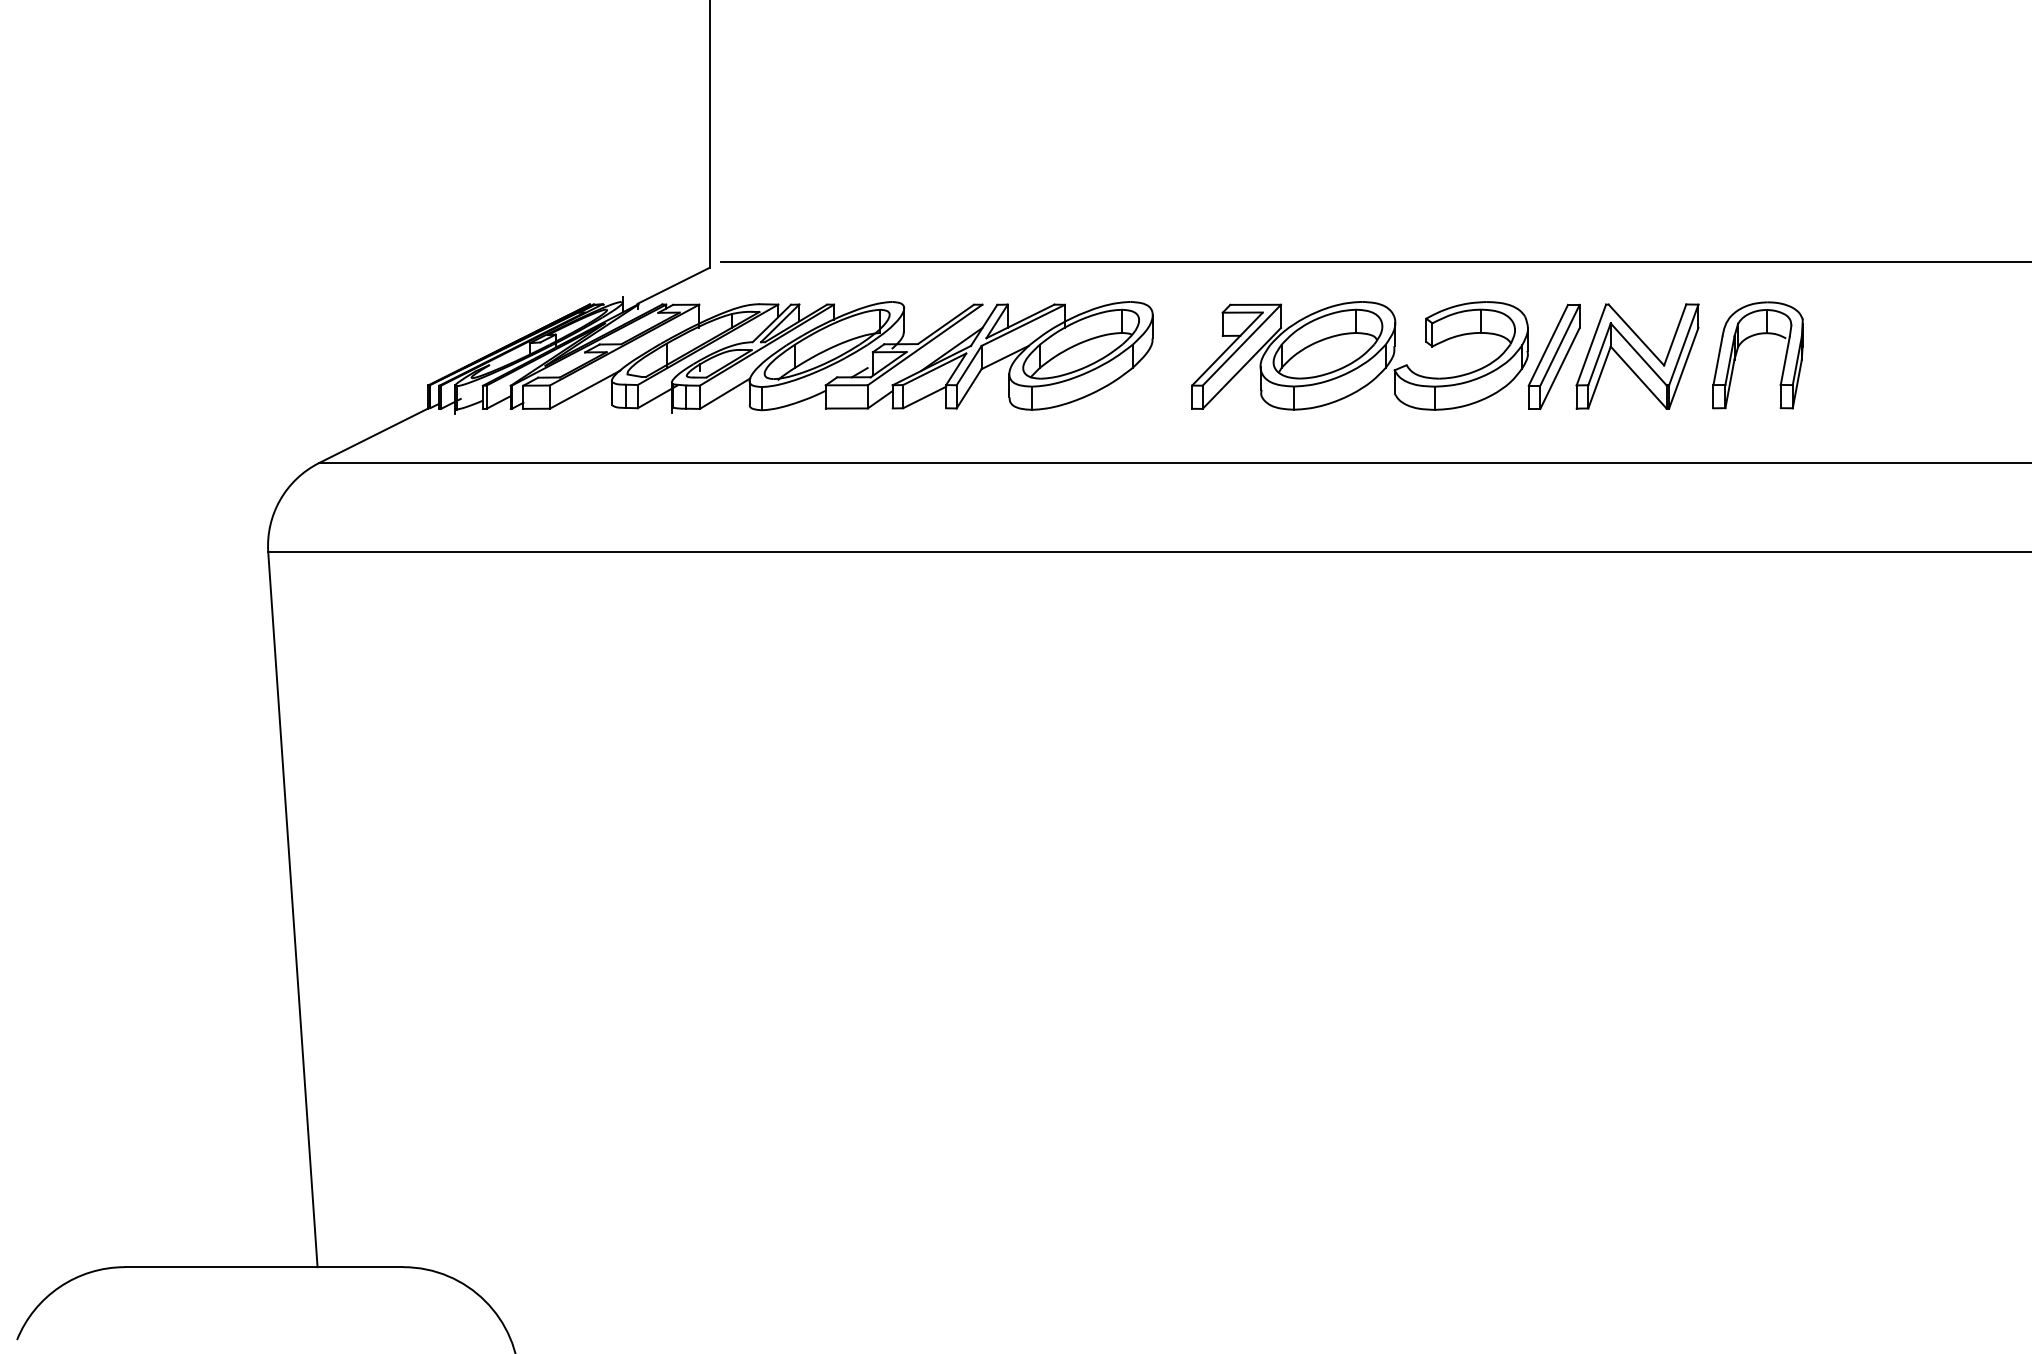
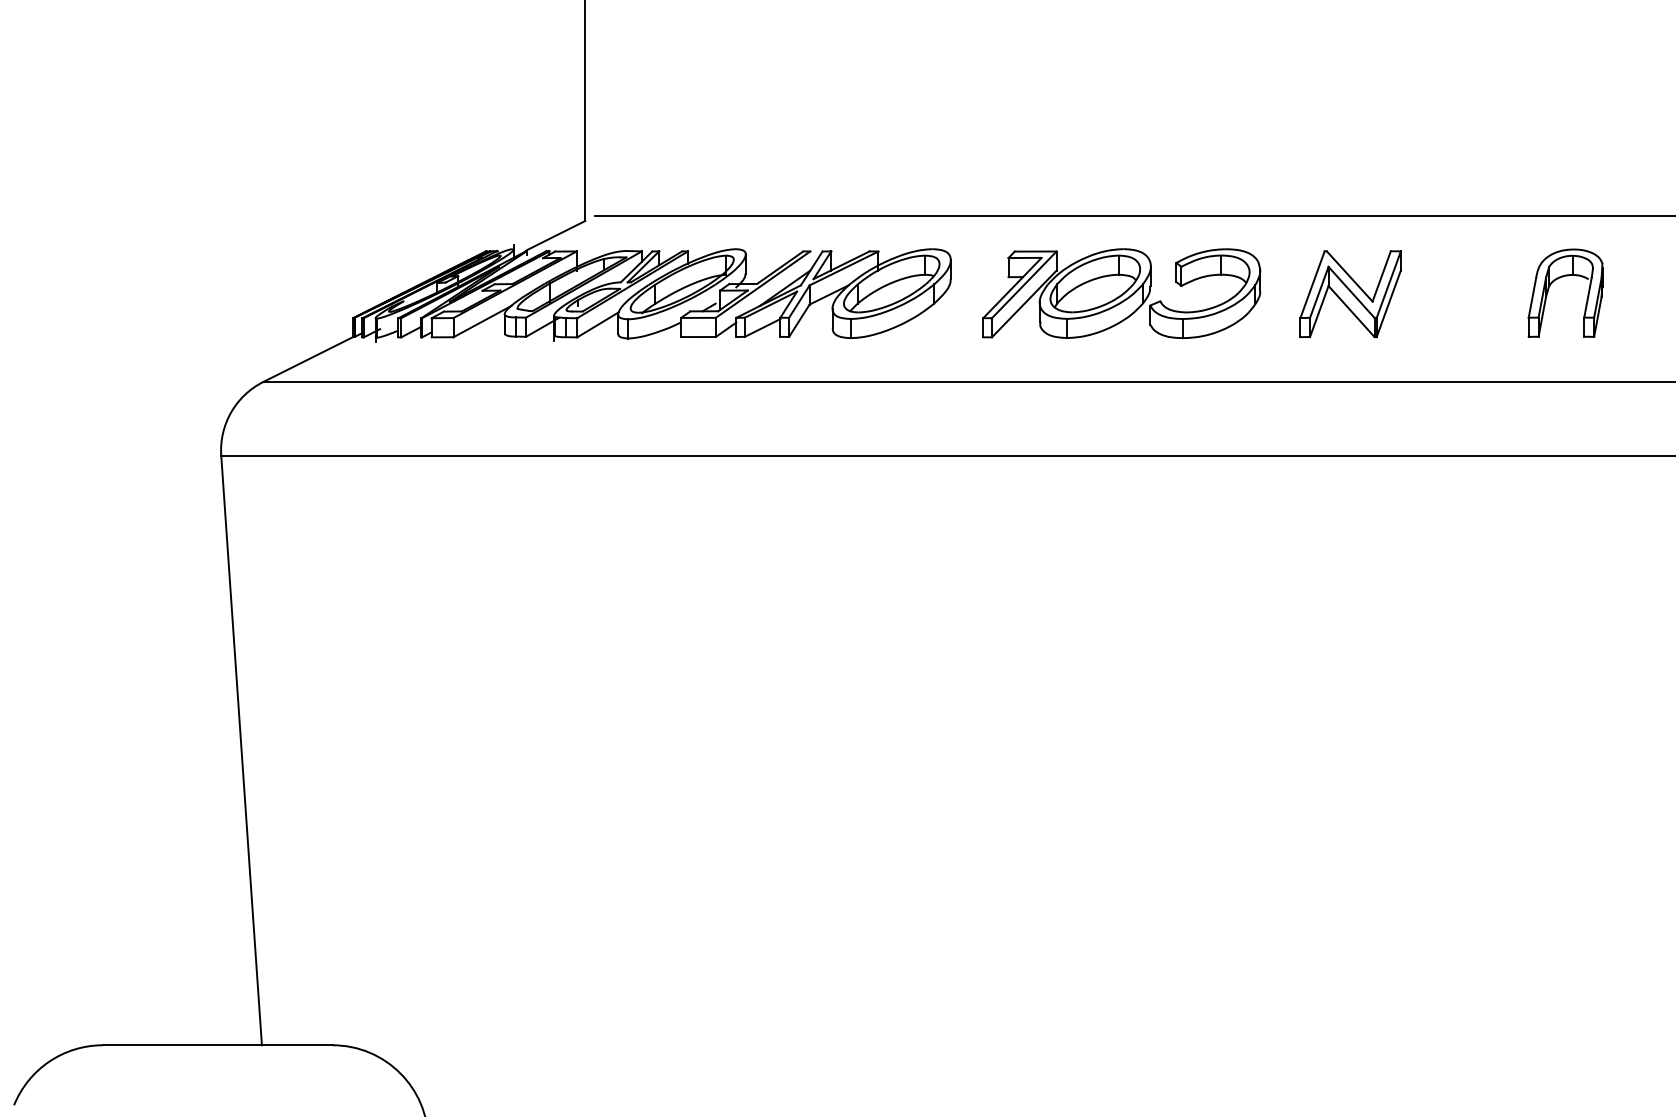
part: (1747, 339) -> (1556, 280), moved
part: (1553, 356) -> (1281, 294), removed

